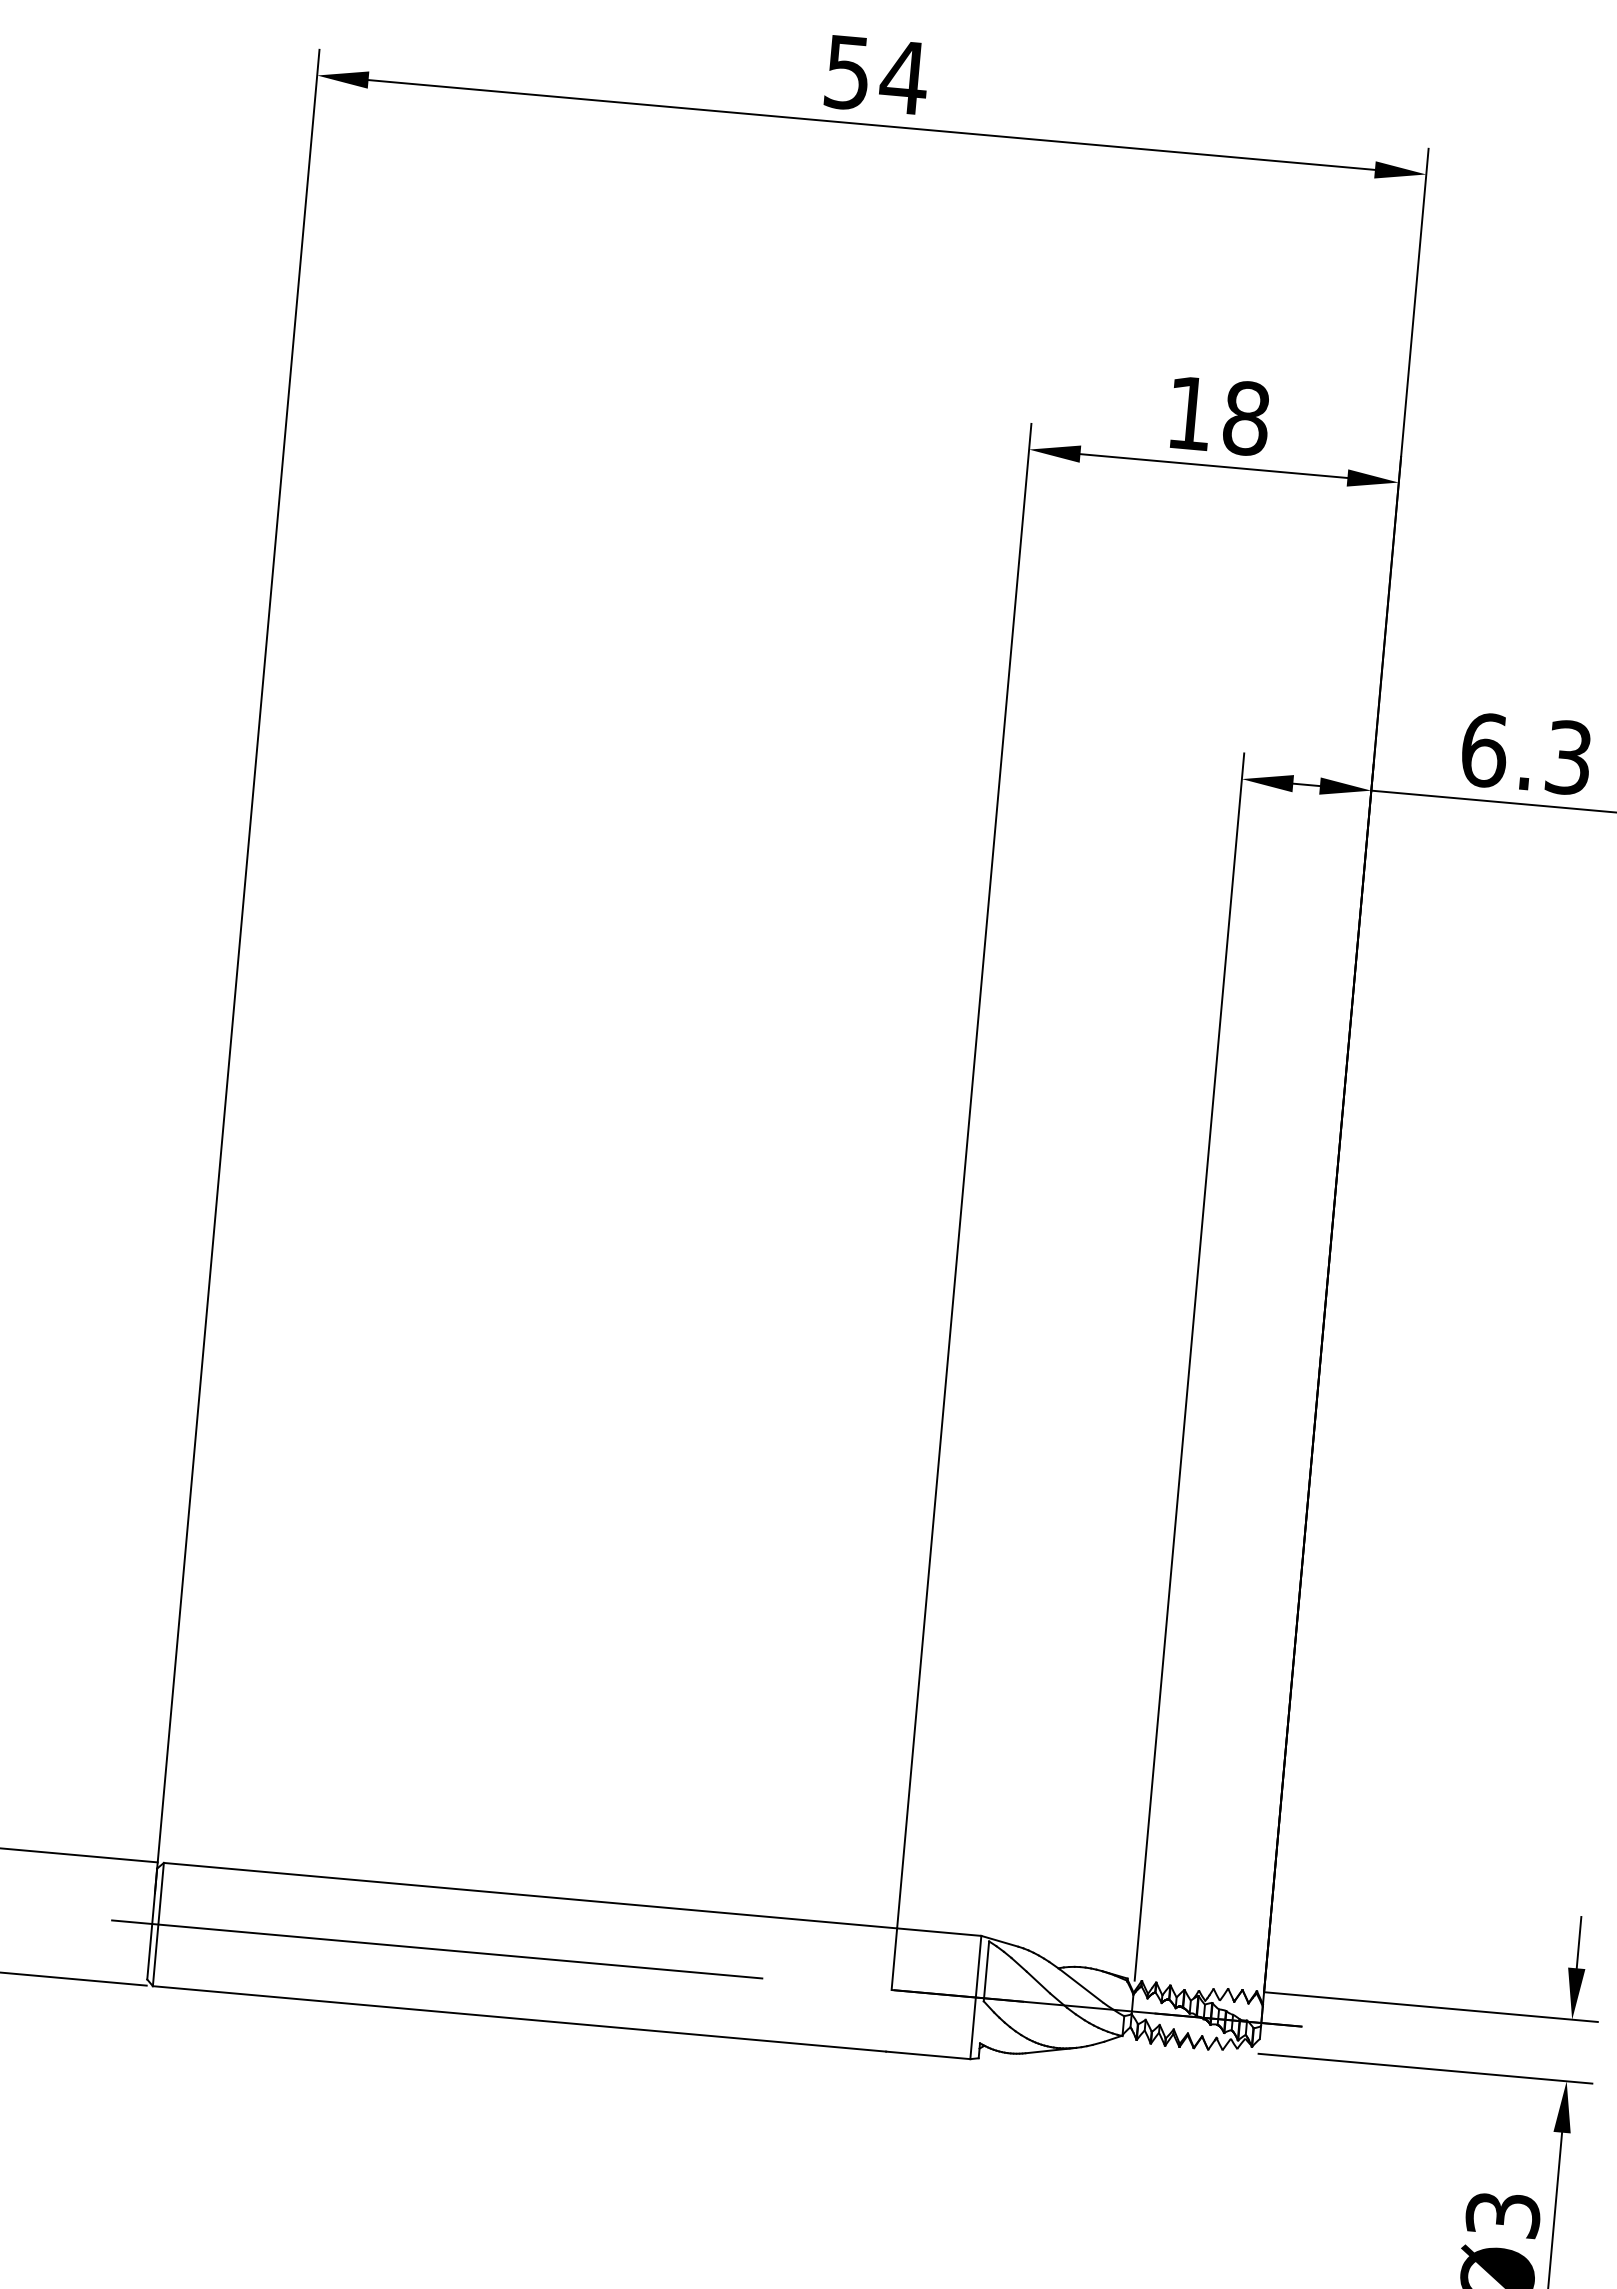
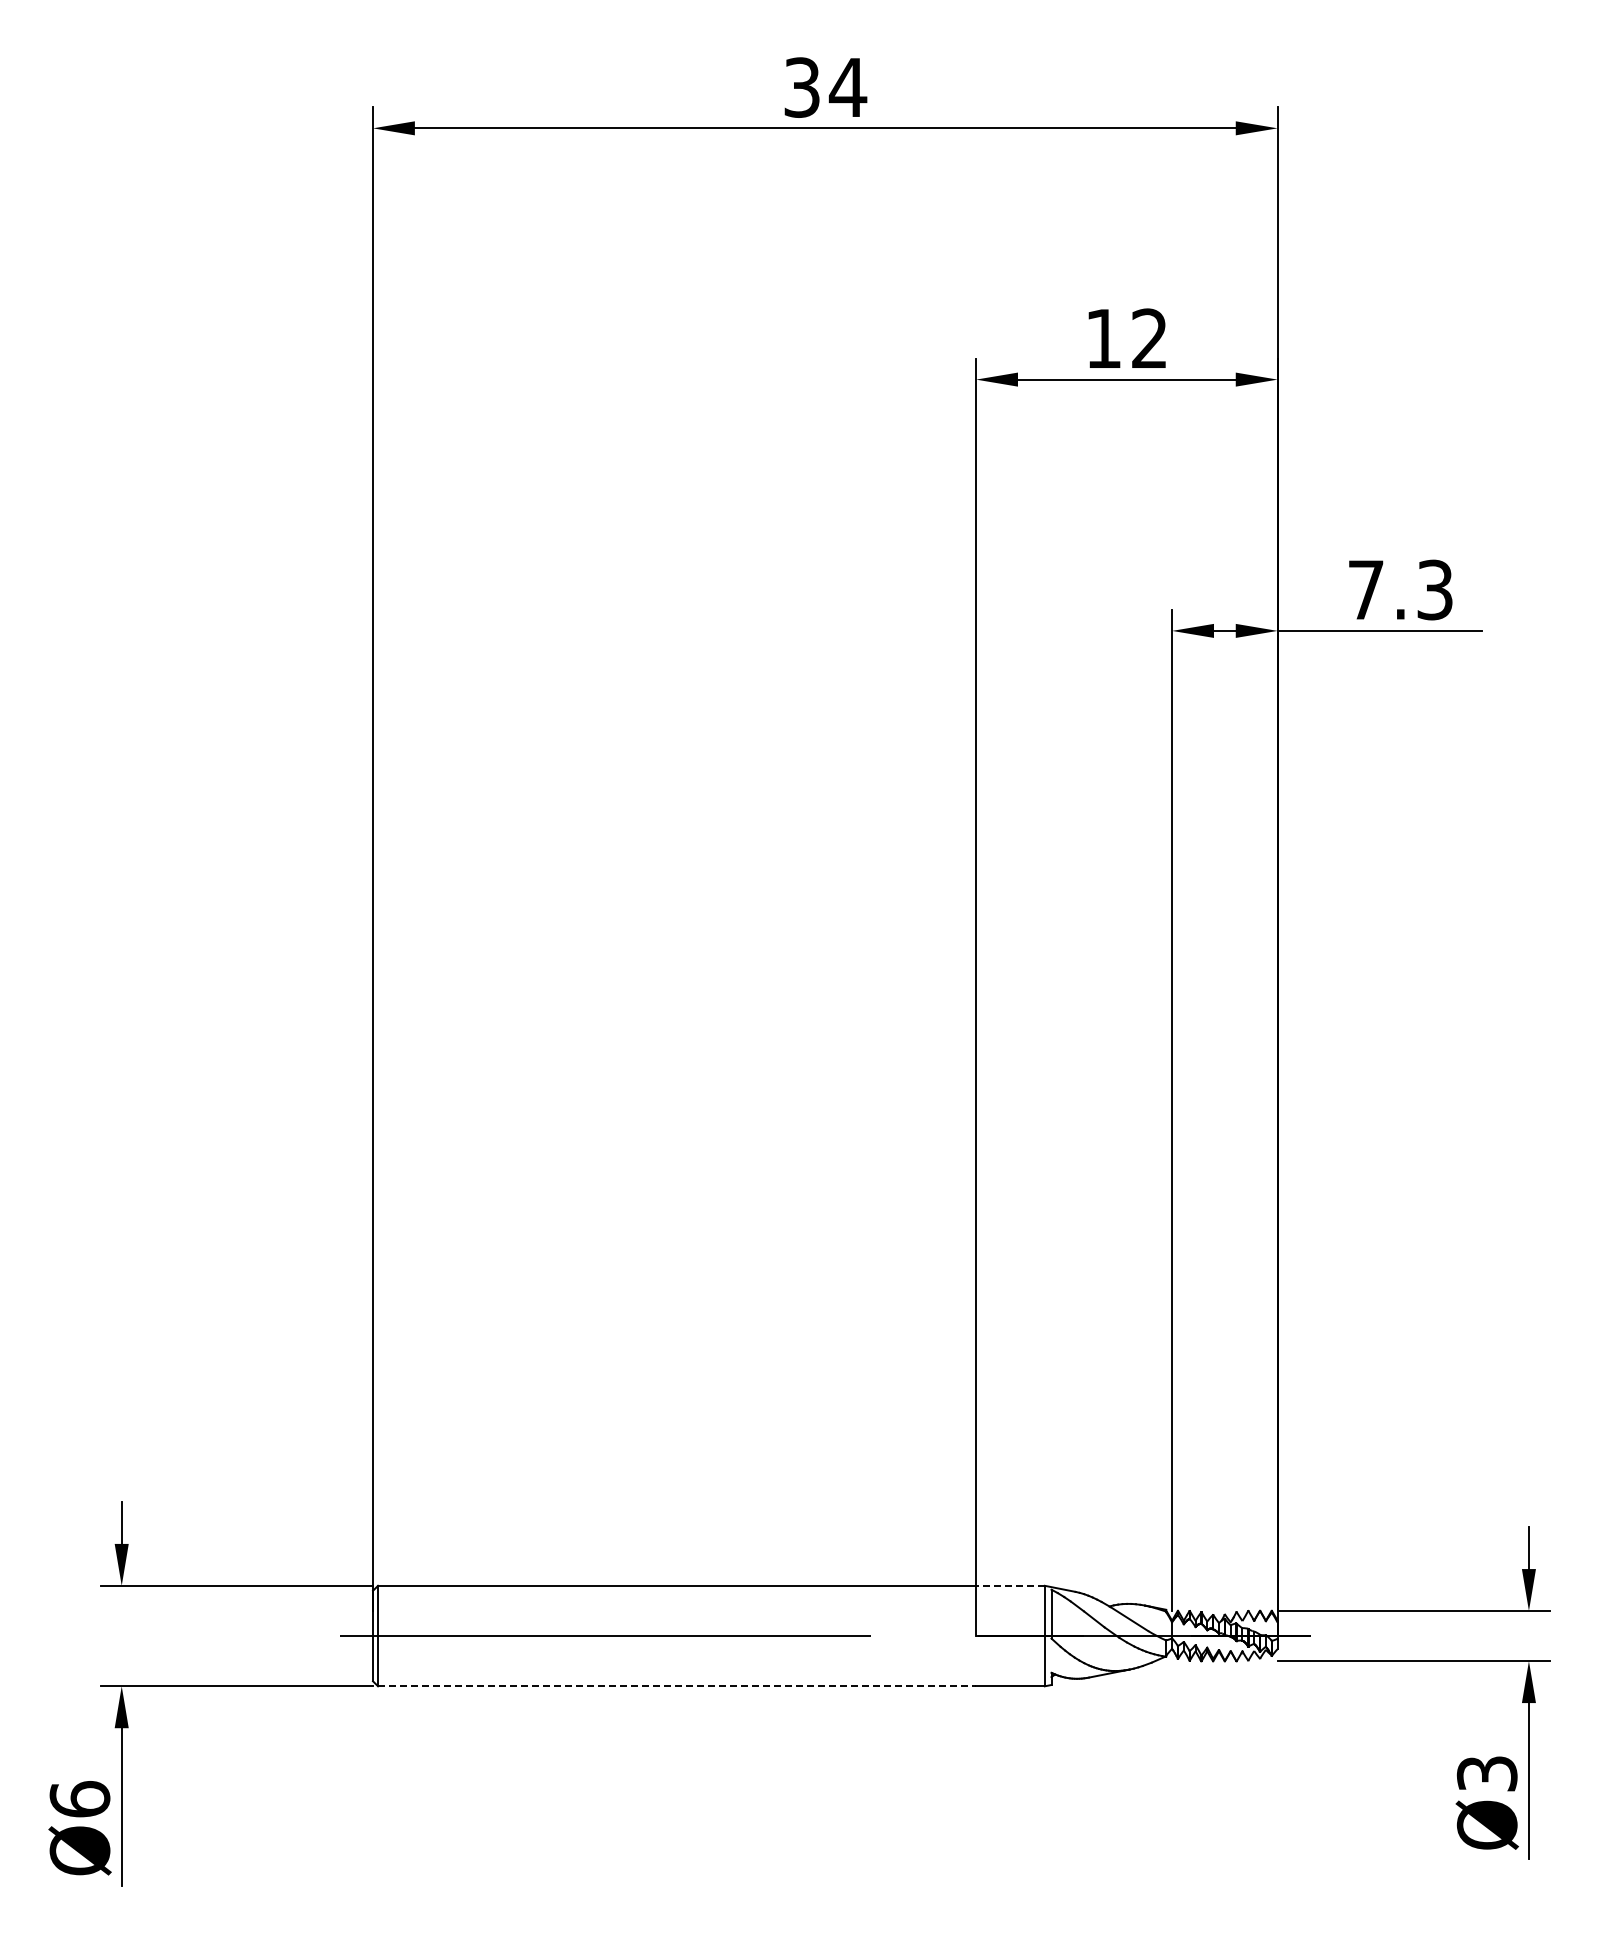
text: (848, 72) -> (802, 87), 54 -> 34
text: (1246, 418) -> (1149, 338), 18 -> 12
text: (1484, 749) -> (1366, 589), 6.3 -> 7.3
line: (938, 1931) -> (1009, 1585), solid -> dashed
line: (520, 2019) -> (677, 1686), solid -> dashed

